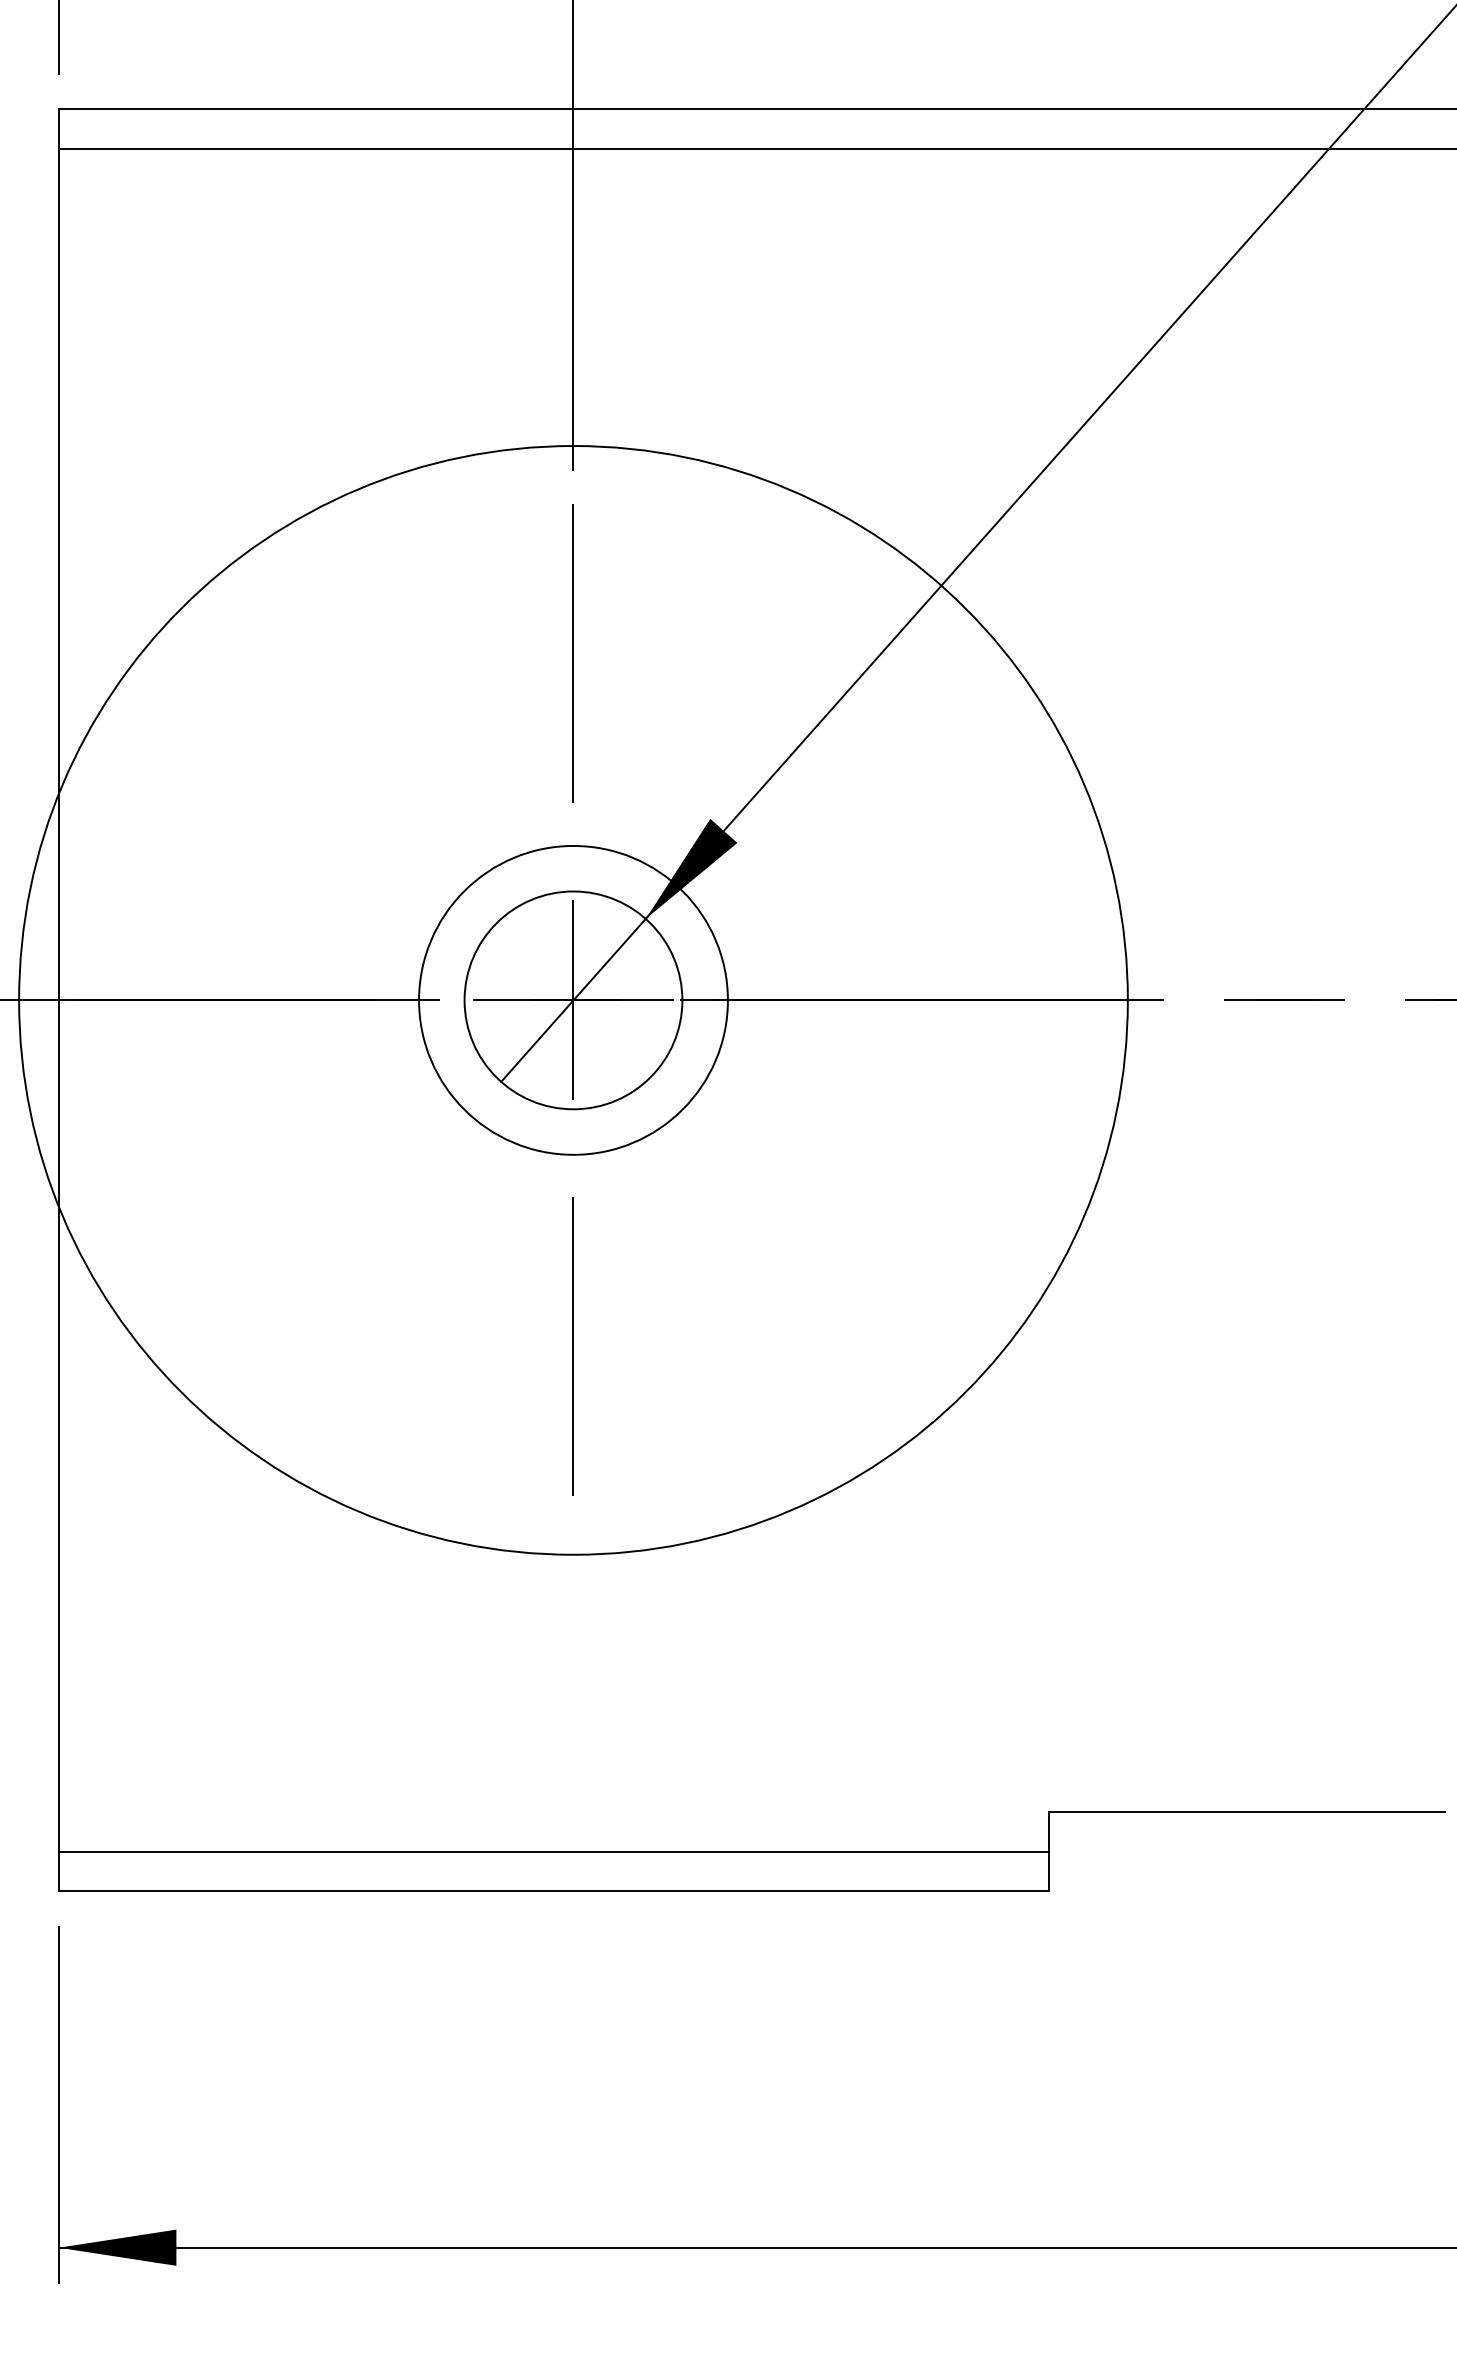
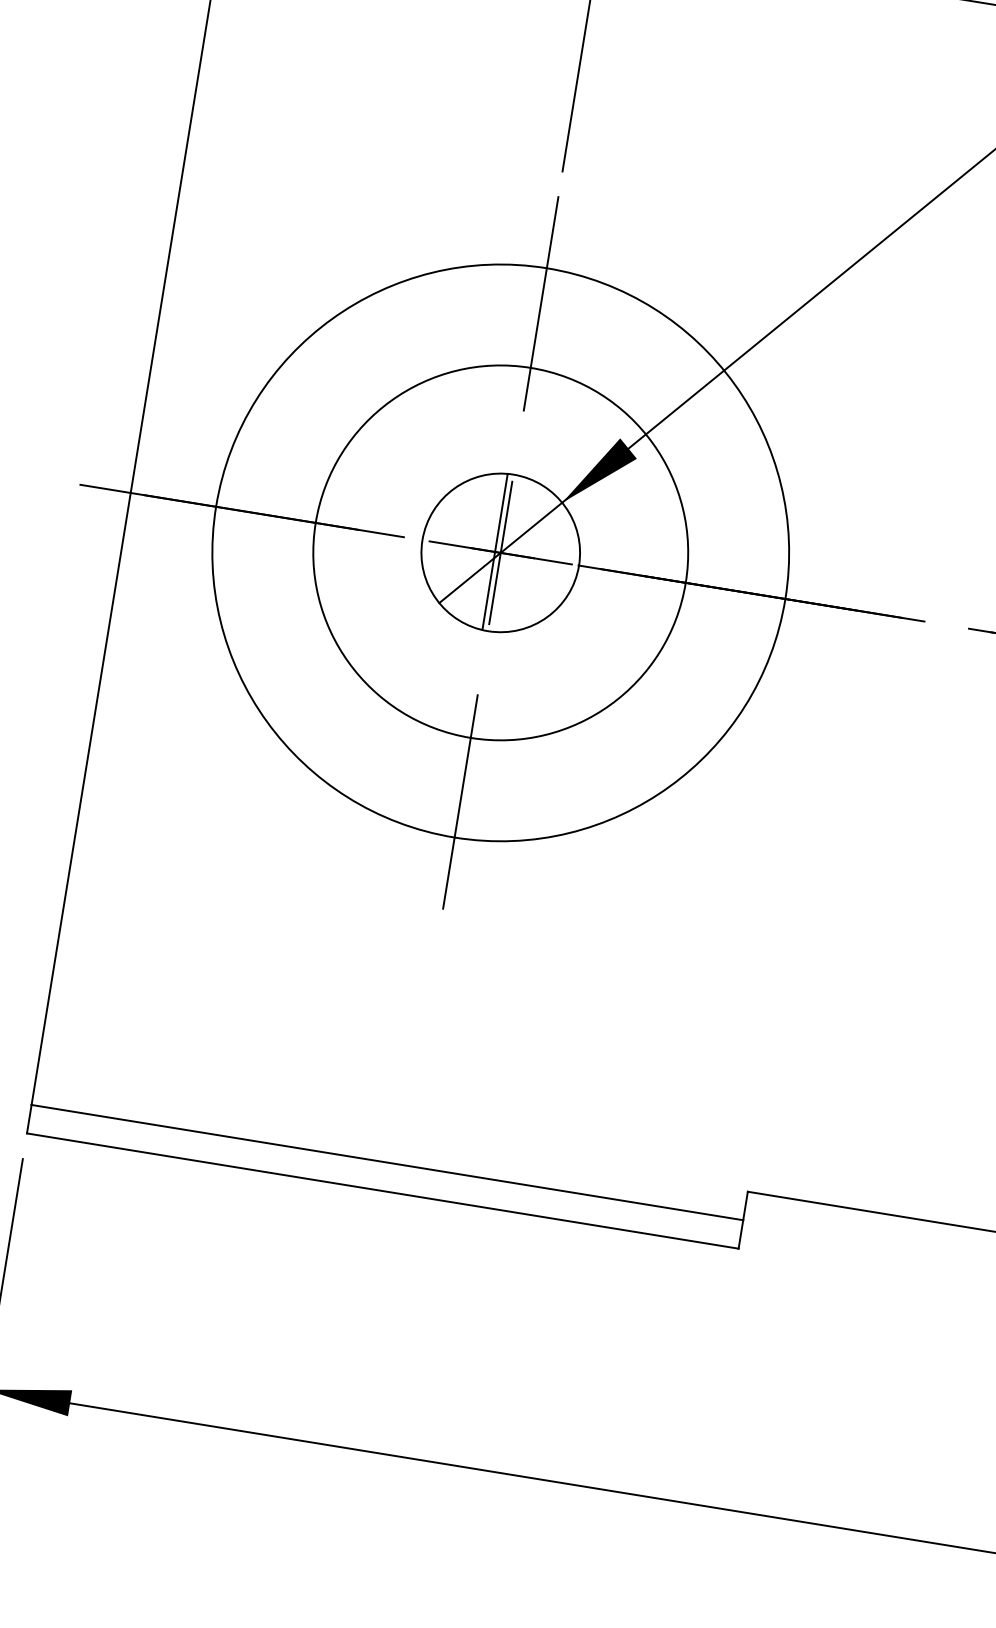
line: (565, 999) -> (495, 551), added
circle: (573, 1000) -> (500, 552), size x0.71
circle: (573, 1000) -> (500, 552), size x1.67

